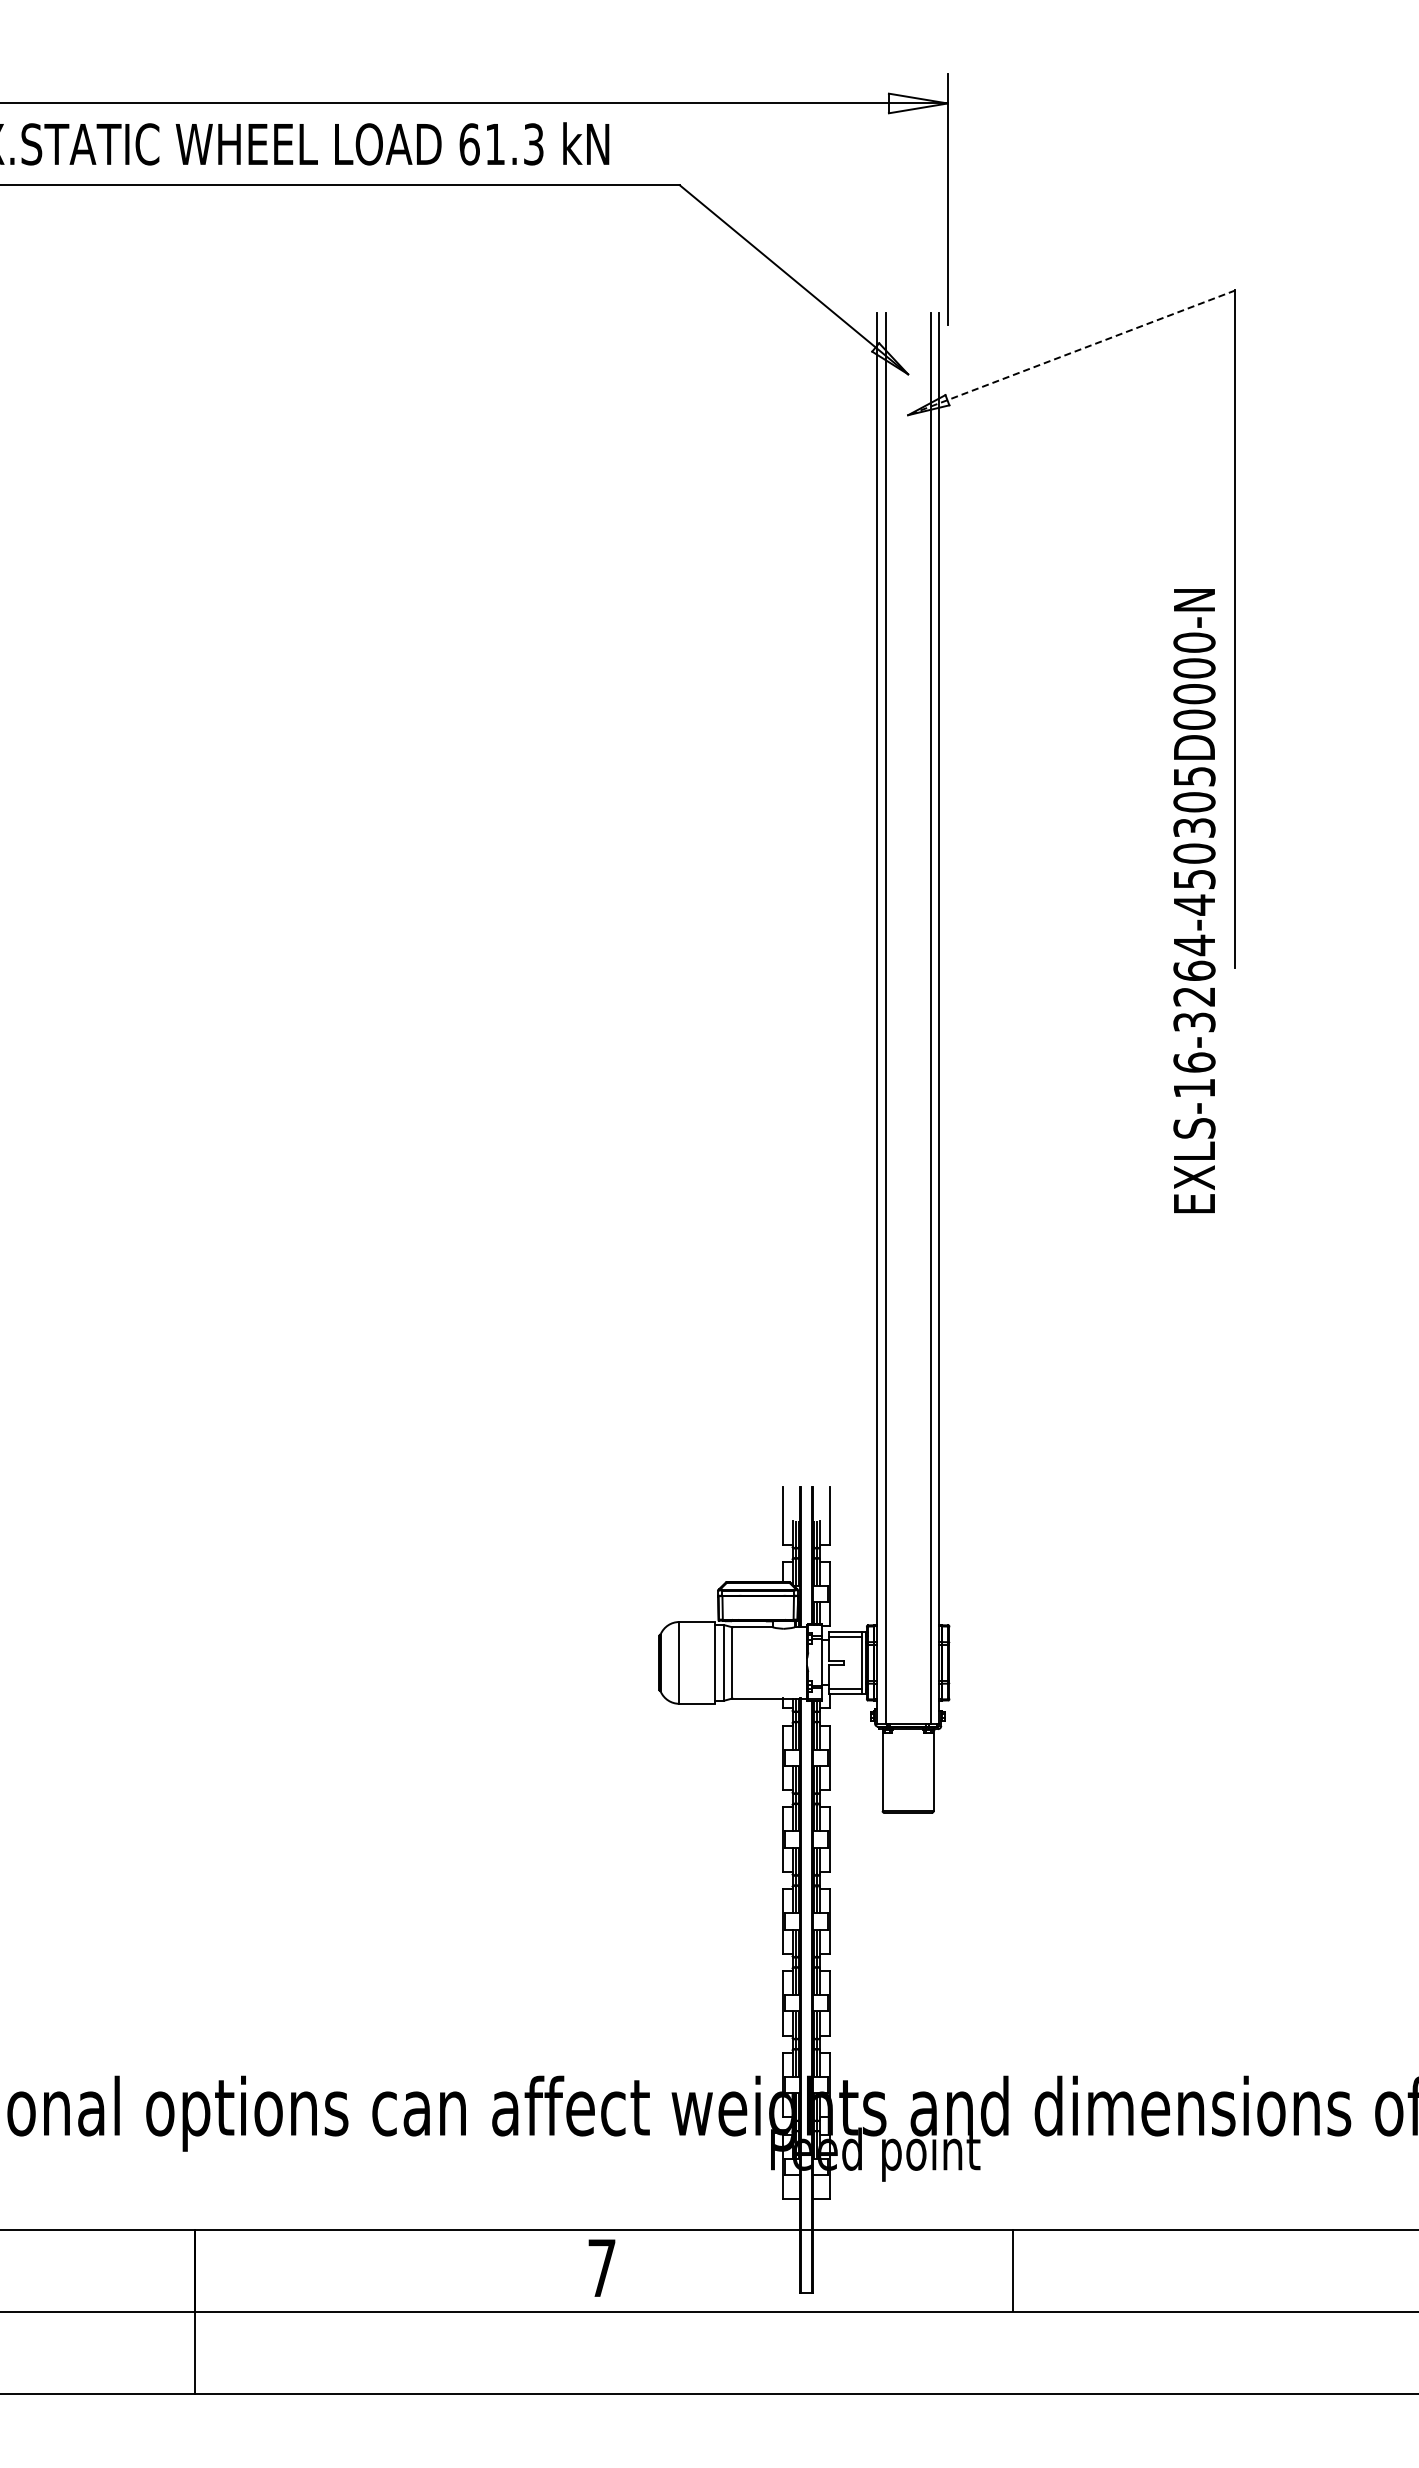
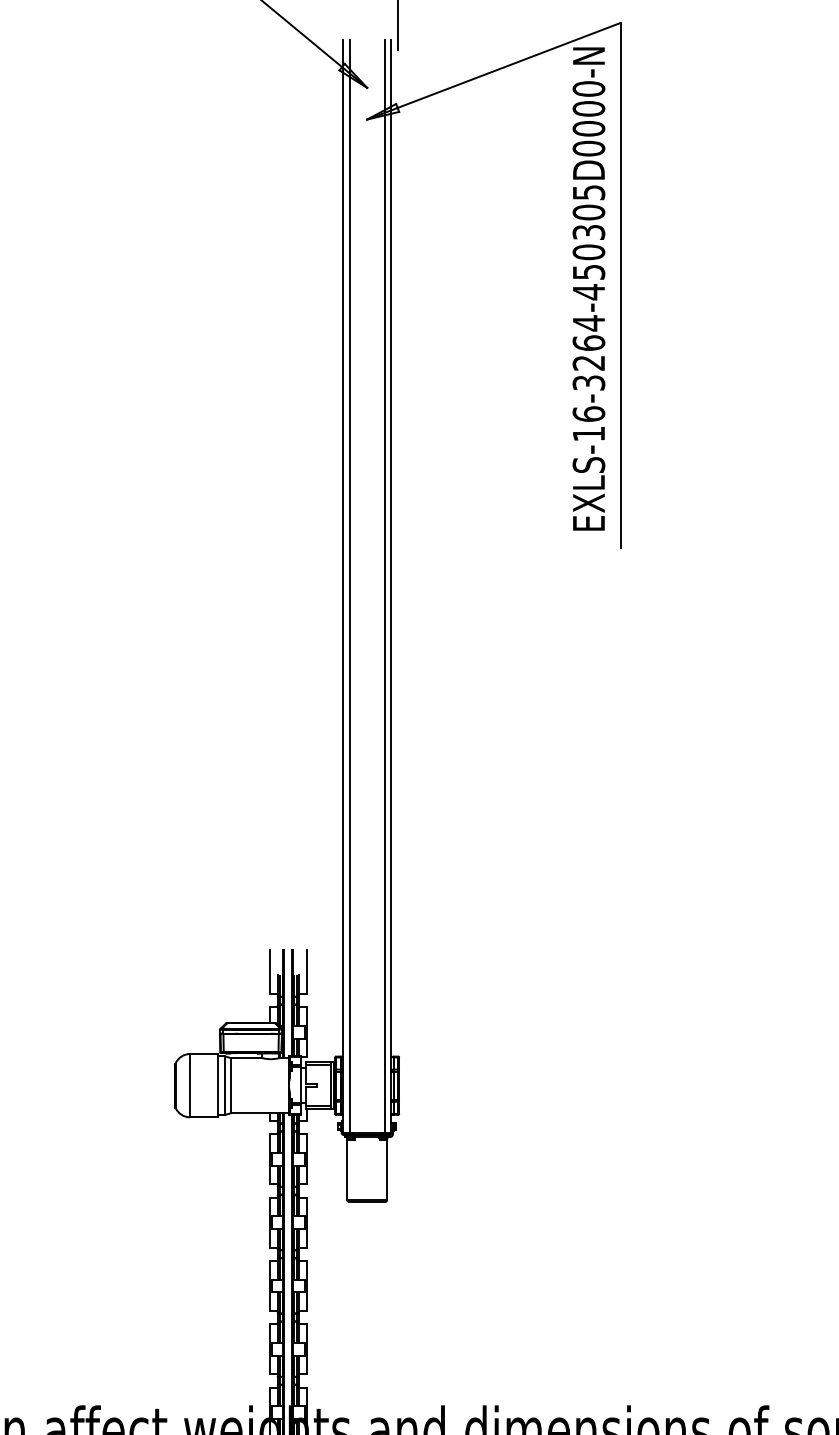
line: (1071, 353) -> (493, 71), dashed -> solid
text: (1194, 901) -> (588, 289), moved

